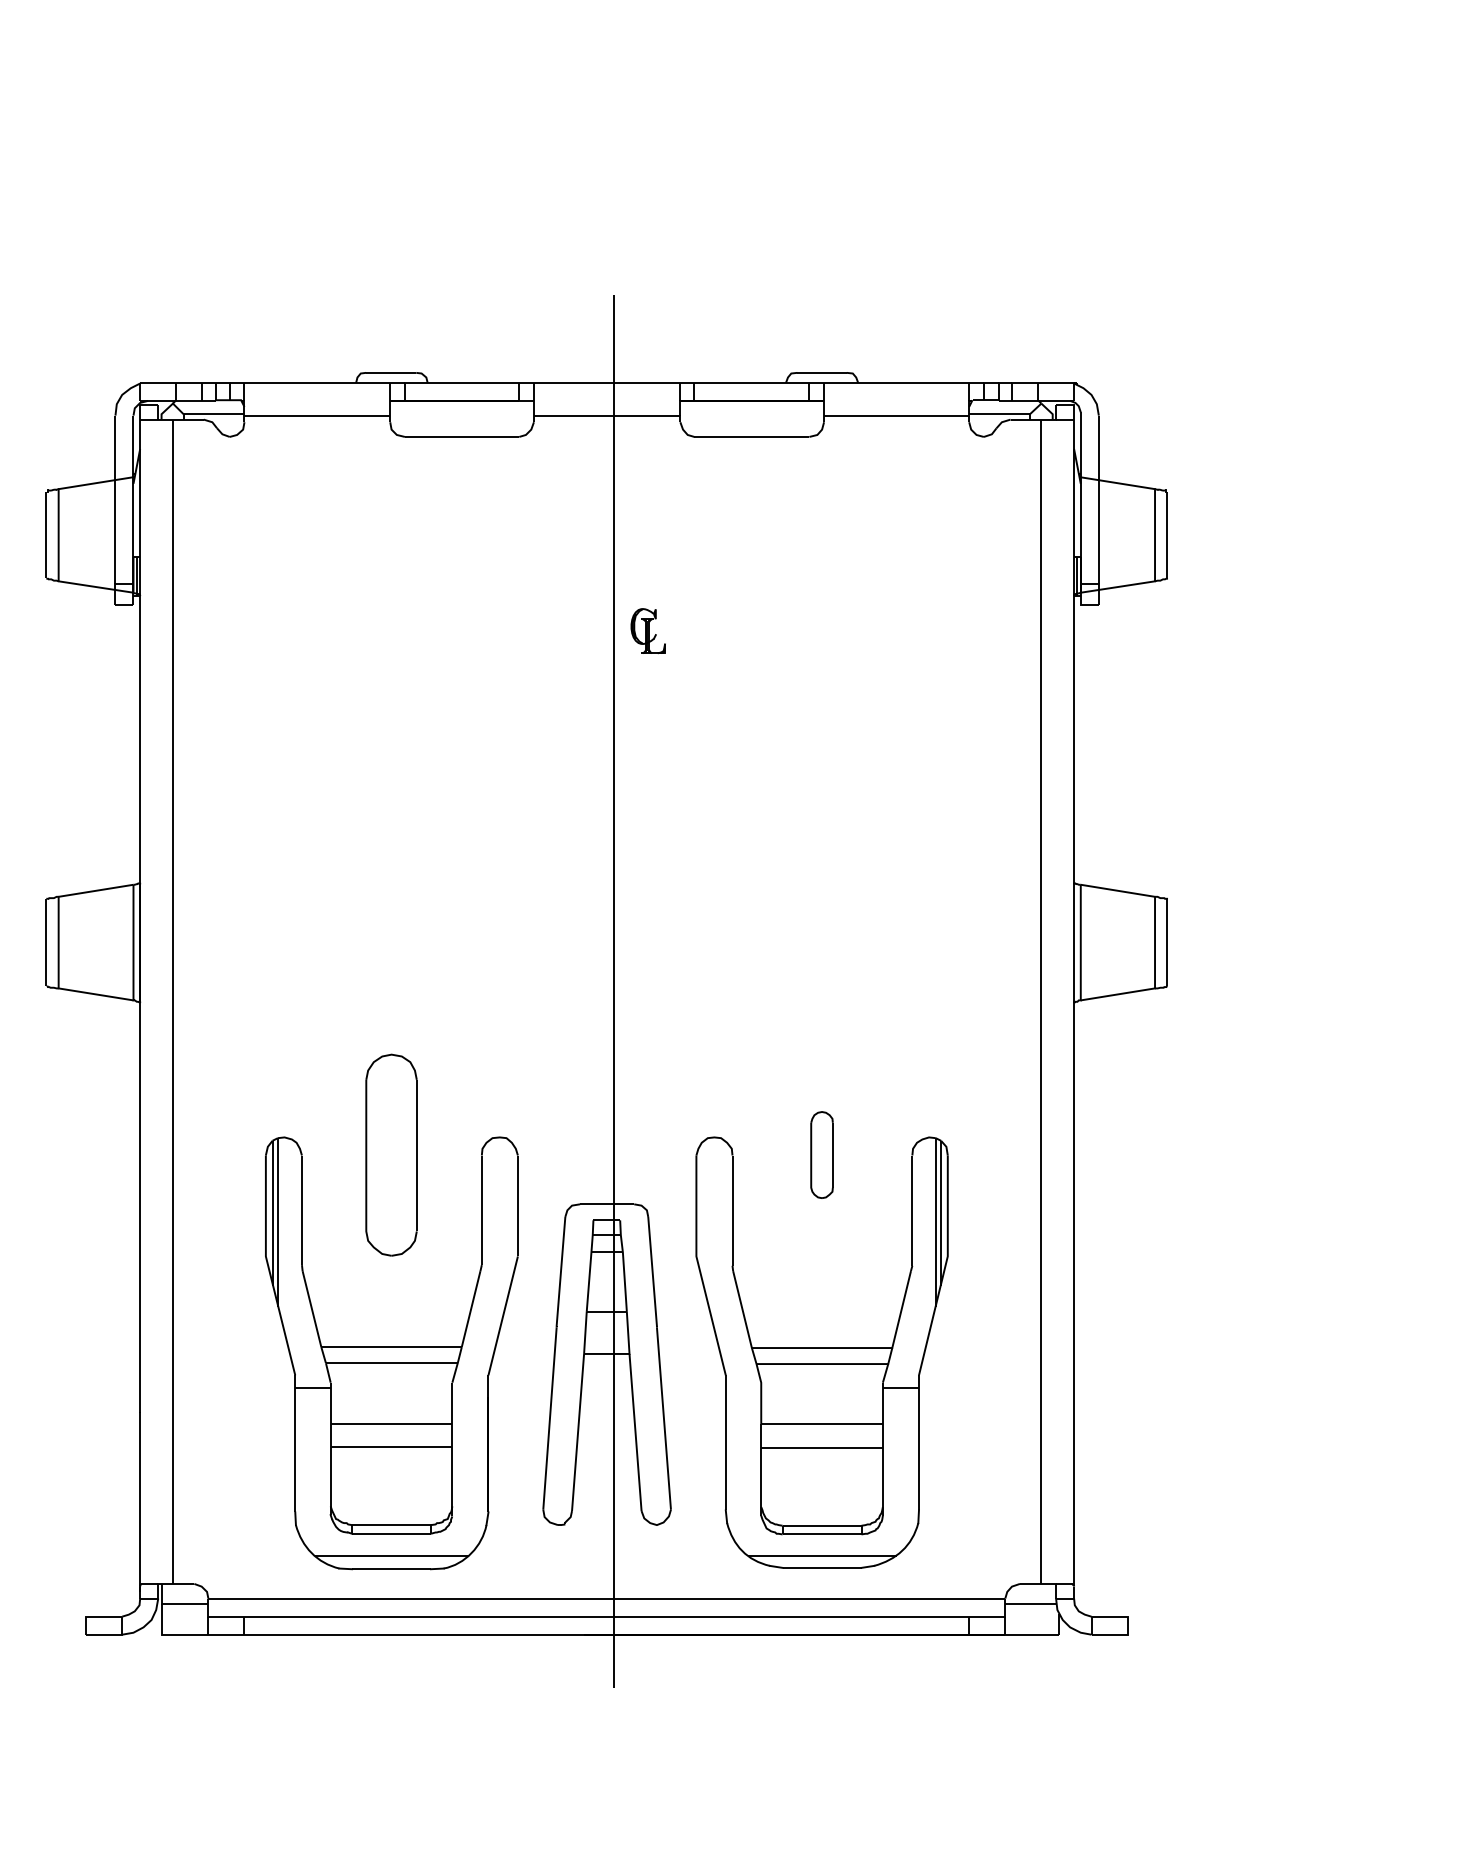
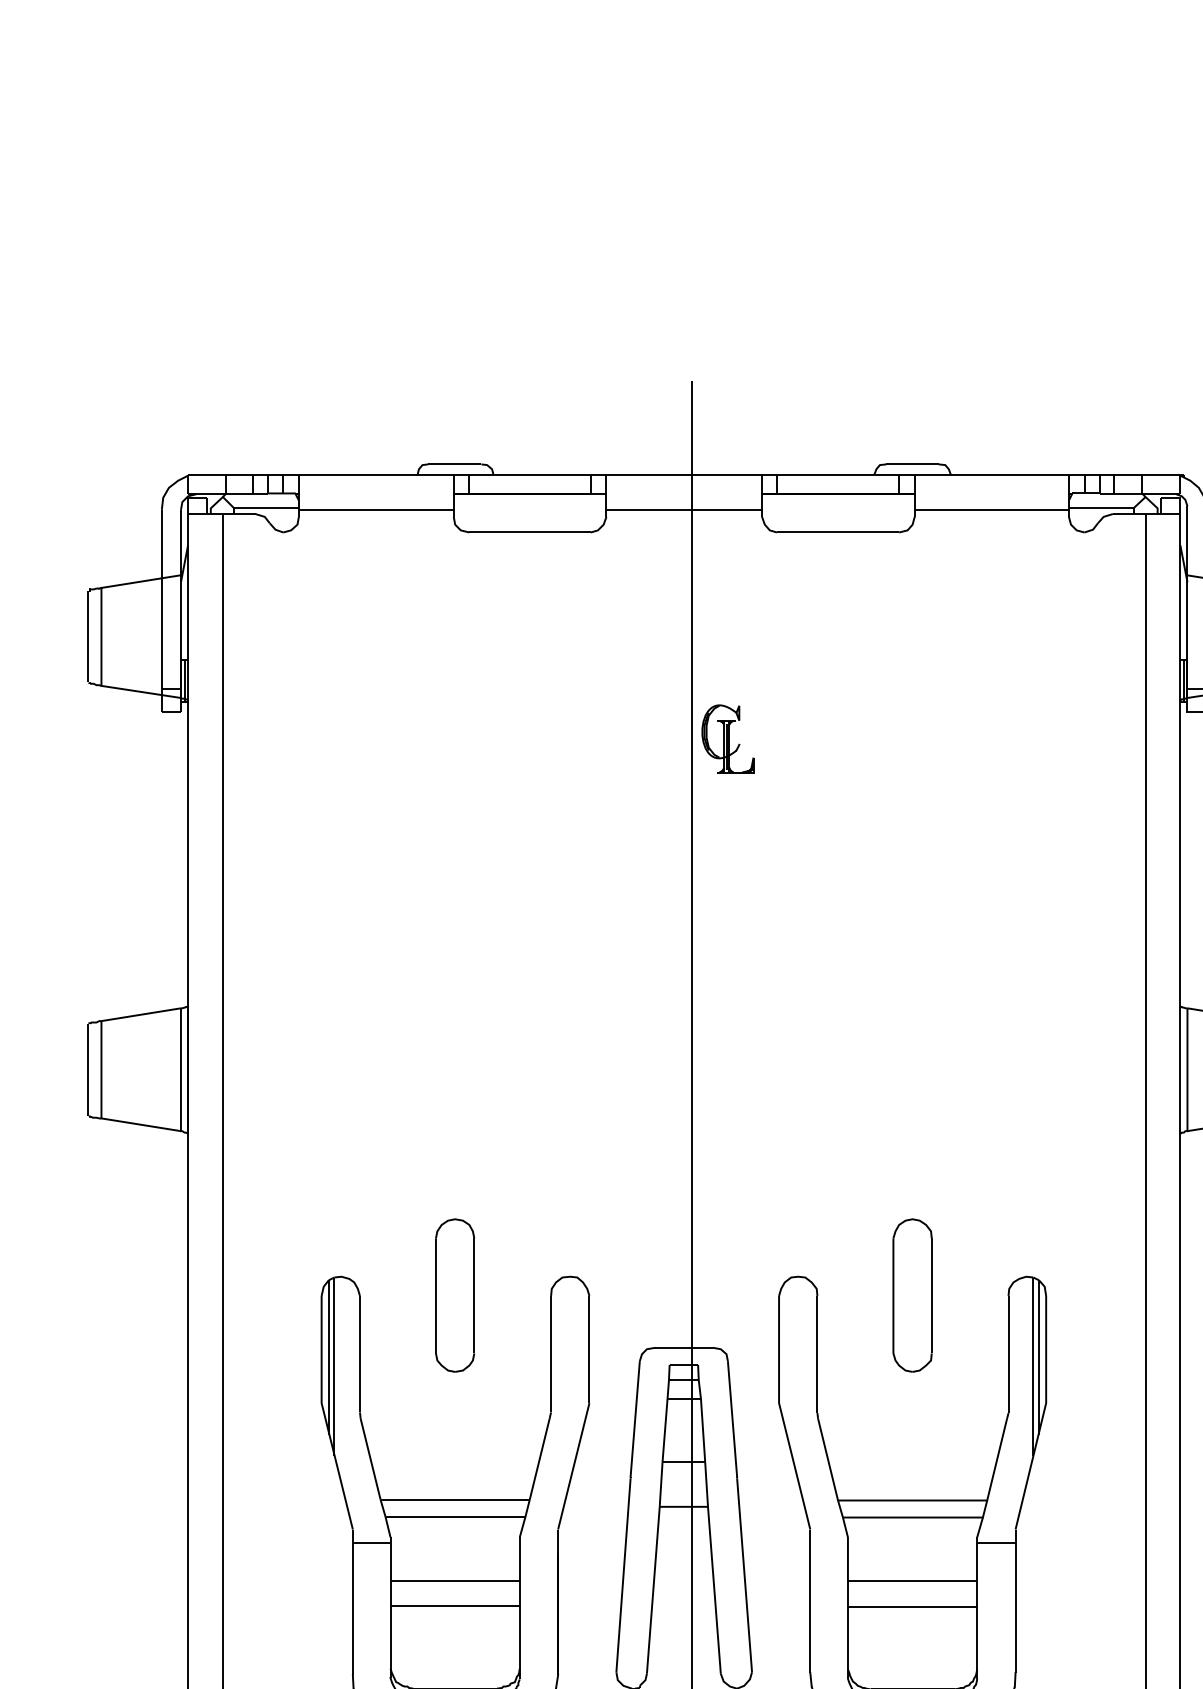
part: (648, 630) -> (728, 738), size x1.43
part: (391, 1154) -> (455, 1294), size x0.71
part: (821, 1154) -> (911, 1294), size x1.67

